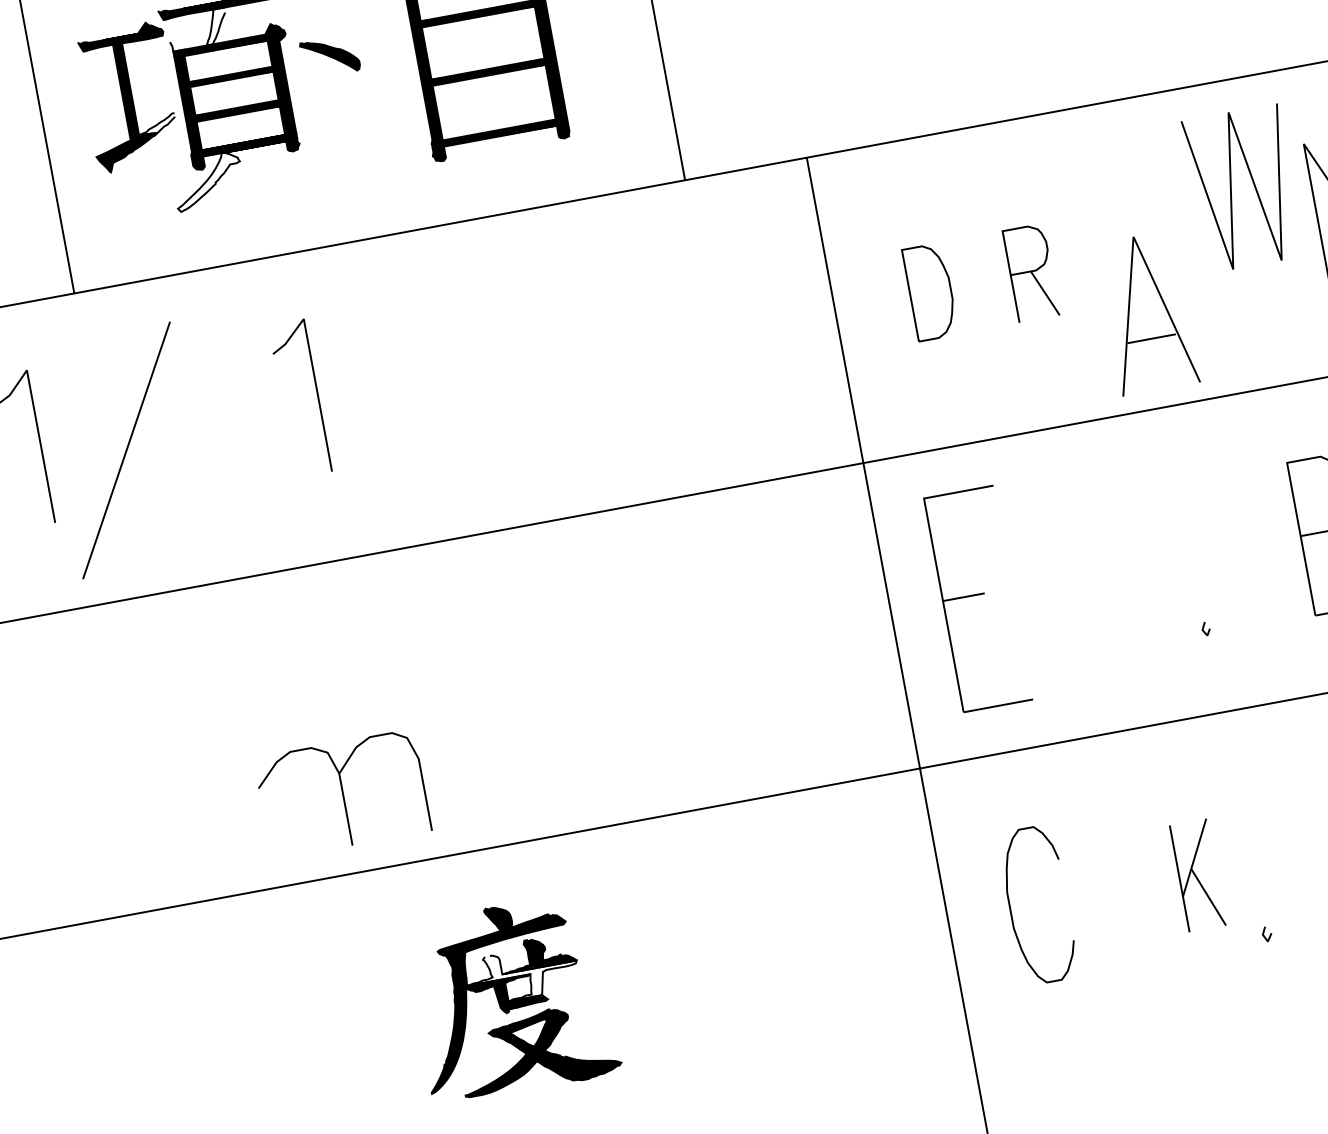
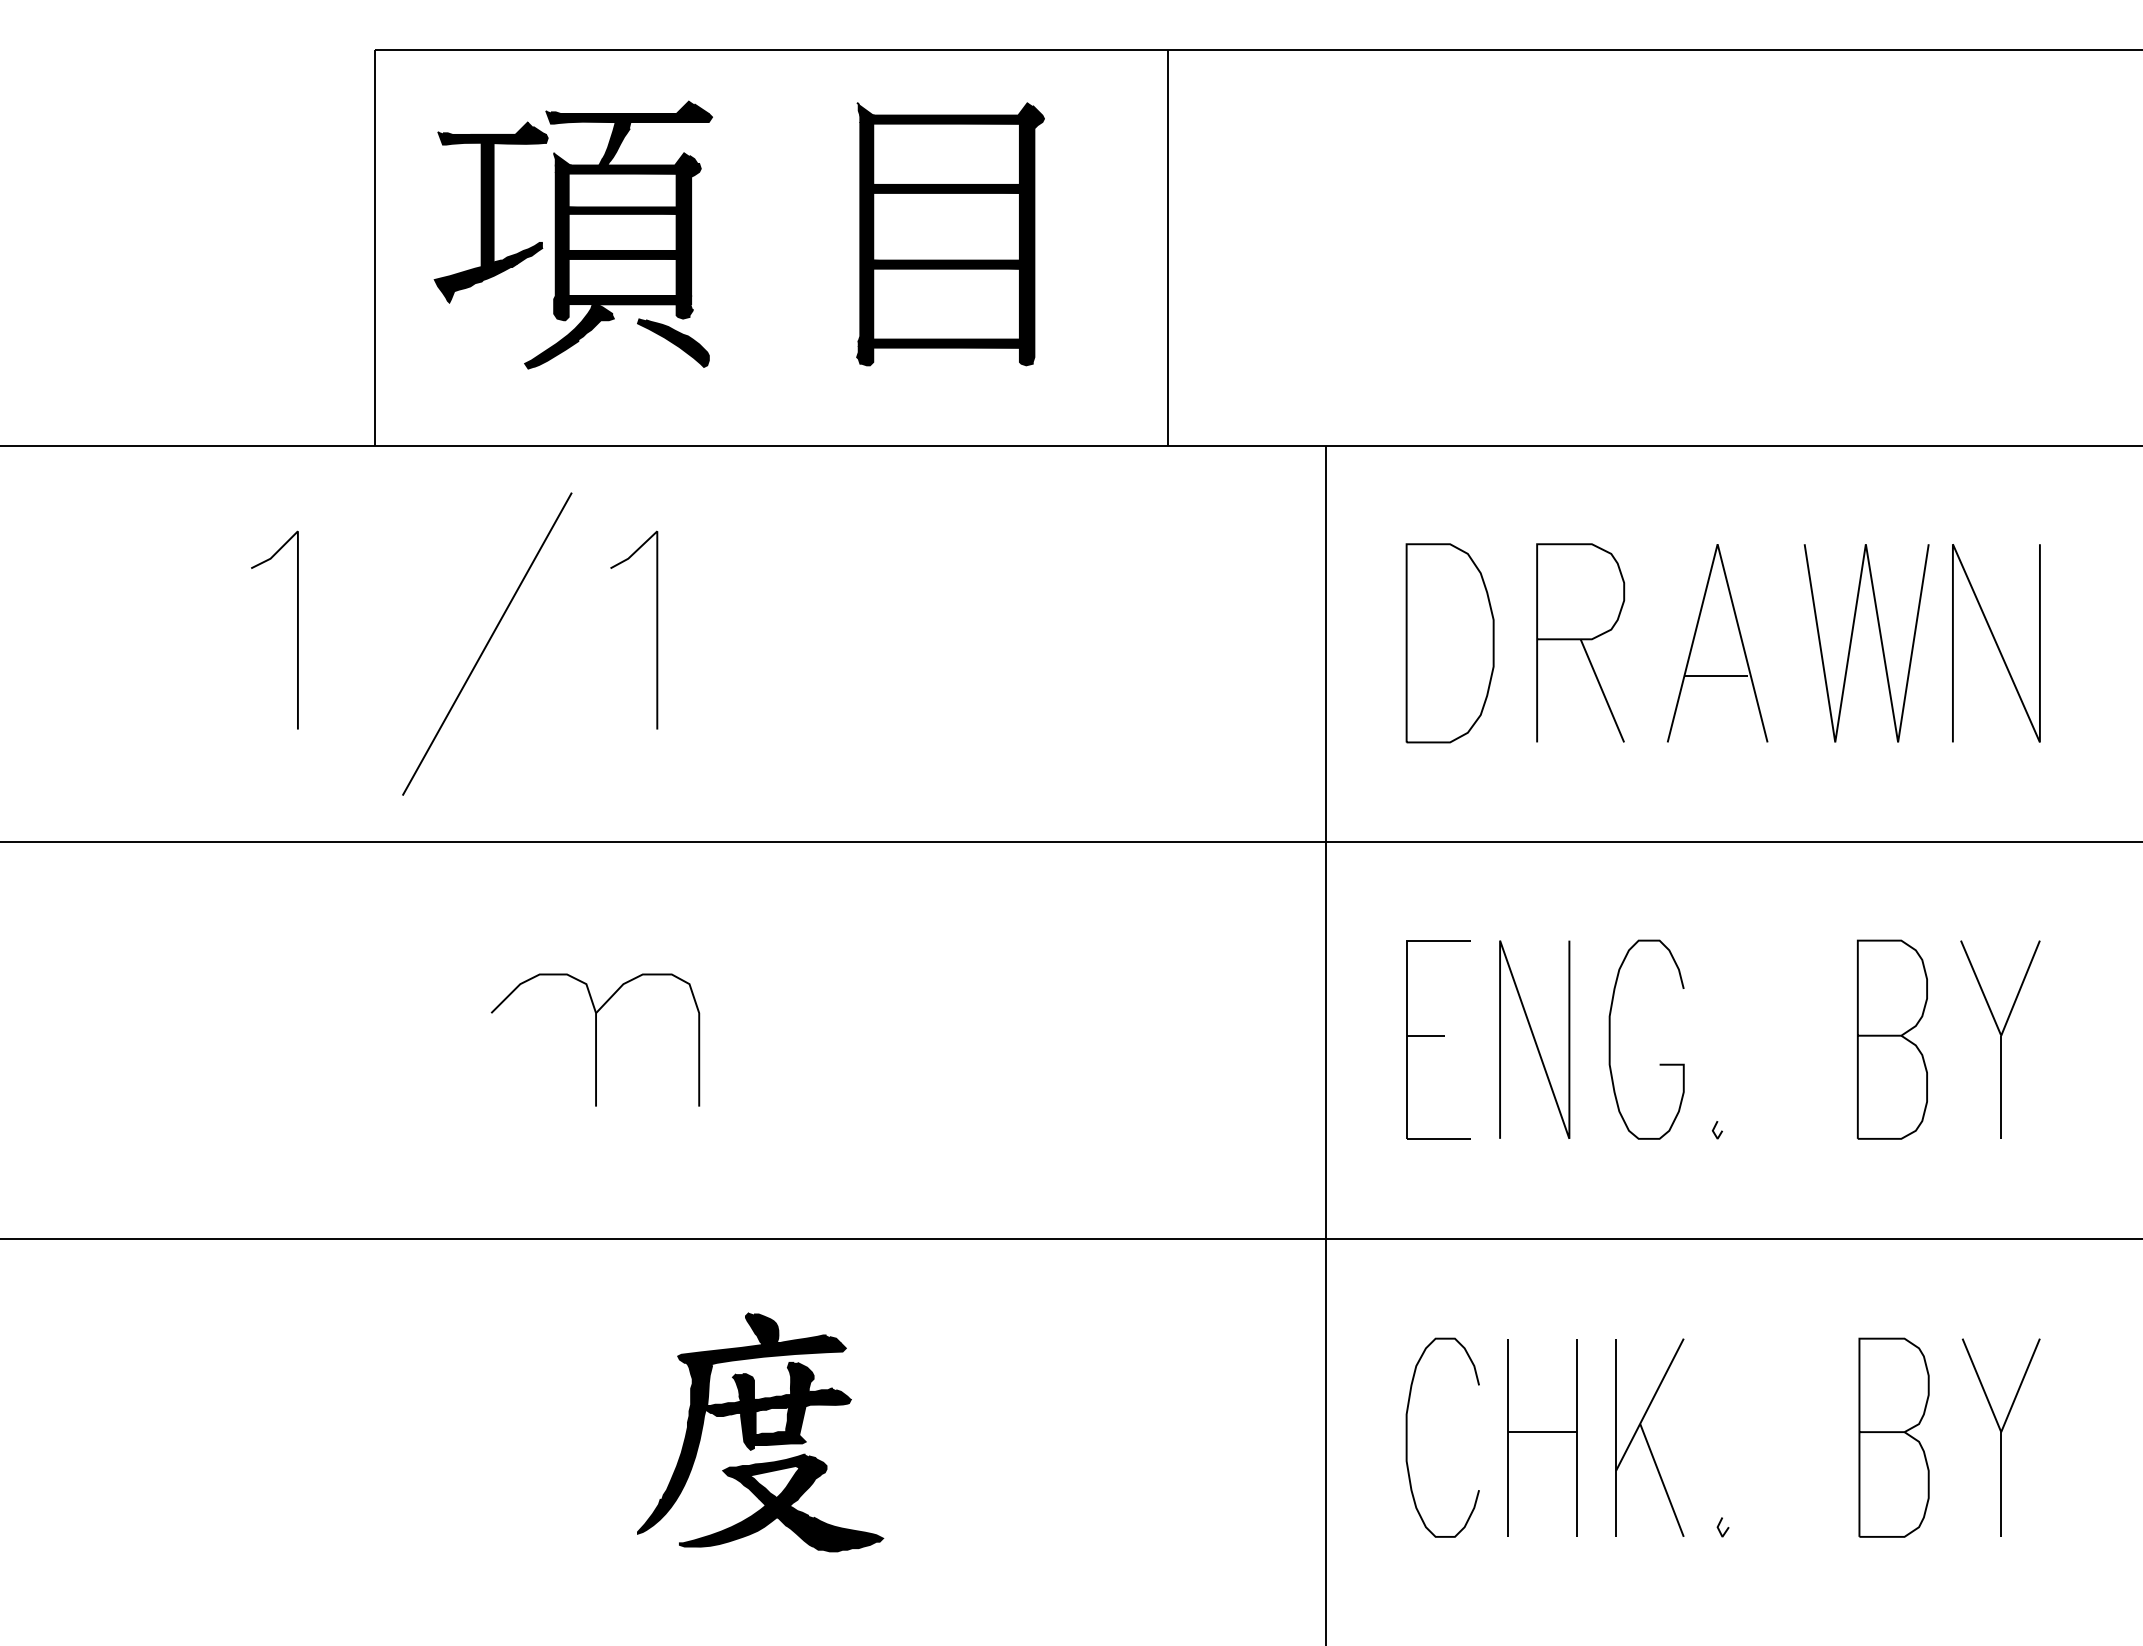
fill: (216, 26) -> (615, 143), added
fill: (177, 45) -> (562, 158), added
part: (330, 56) -> (673, 342), moved
fill: (157, 124) -> (518, 252), added
fill: (232, 177) -> (600, 336), added
line: (1253, 185) -> (1880, 641), moved
part: (1030, 272) -> (1580, 642), size x1.67
part: (930, 292) -> (1449, 643), size x1.67
part: (1129, 311) -> (1695, 637), moved
line: (126, 449) -> (487, 643), moved
line: (1052, 585) -> (1534, 1039), added
curve: (1152, 585) -> (1660, 1063), added
part: (978, 598) -> (1438, 1039), size x0.71
part: (342, 794) -> (595, 1039), moved
part: (1197, 875) -> (1649, 1437), size x1.43
part: (1115, 890) -> (1542, 1437), added
fill: (521, 974) -> (777, 1404), added

